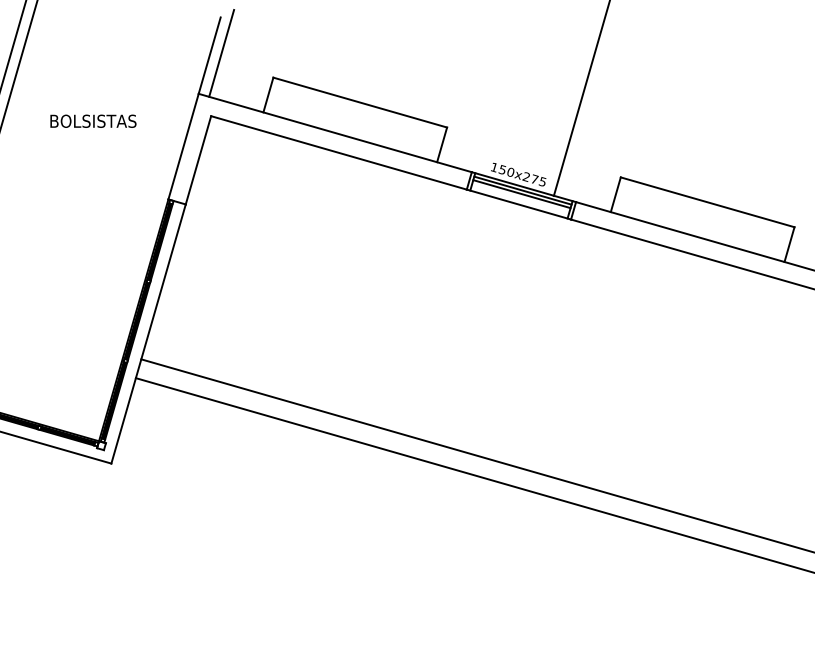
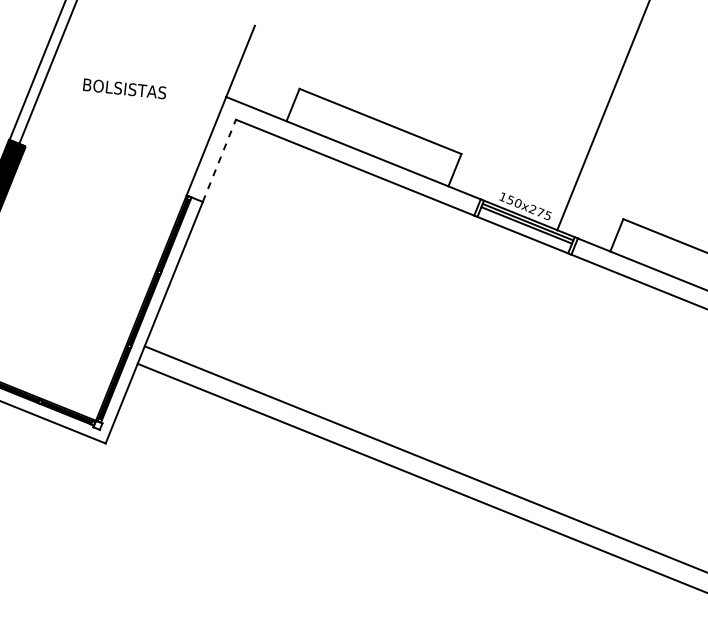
line: (221, 52) -> (252, 59), removed
text: (93, 120) -> (125, 88), moved
line: (198, 160) -> (219, 161), solid -> dashed

